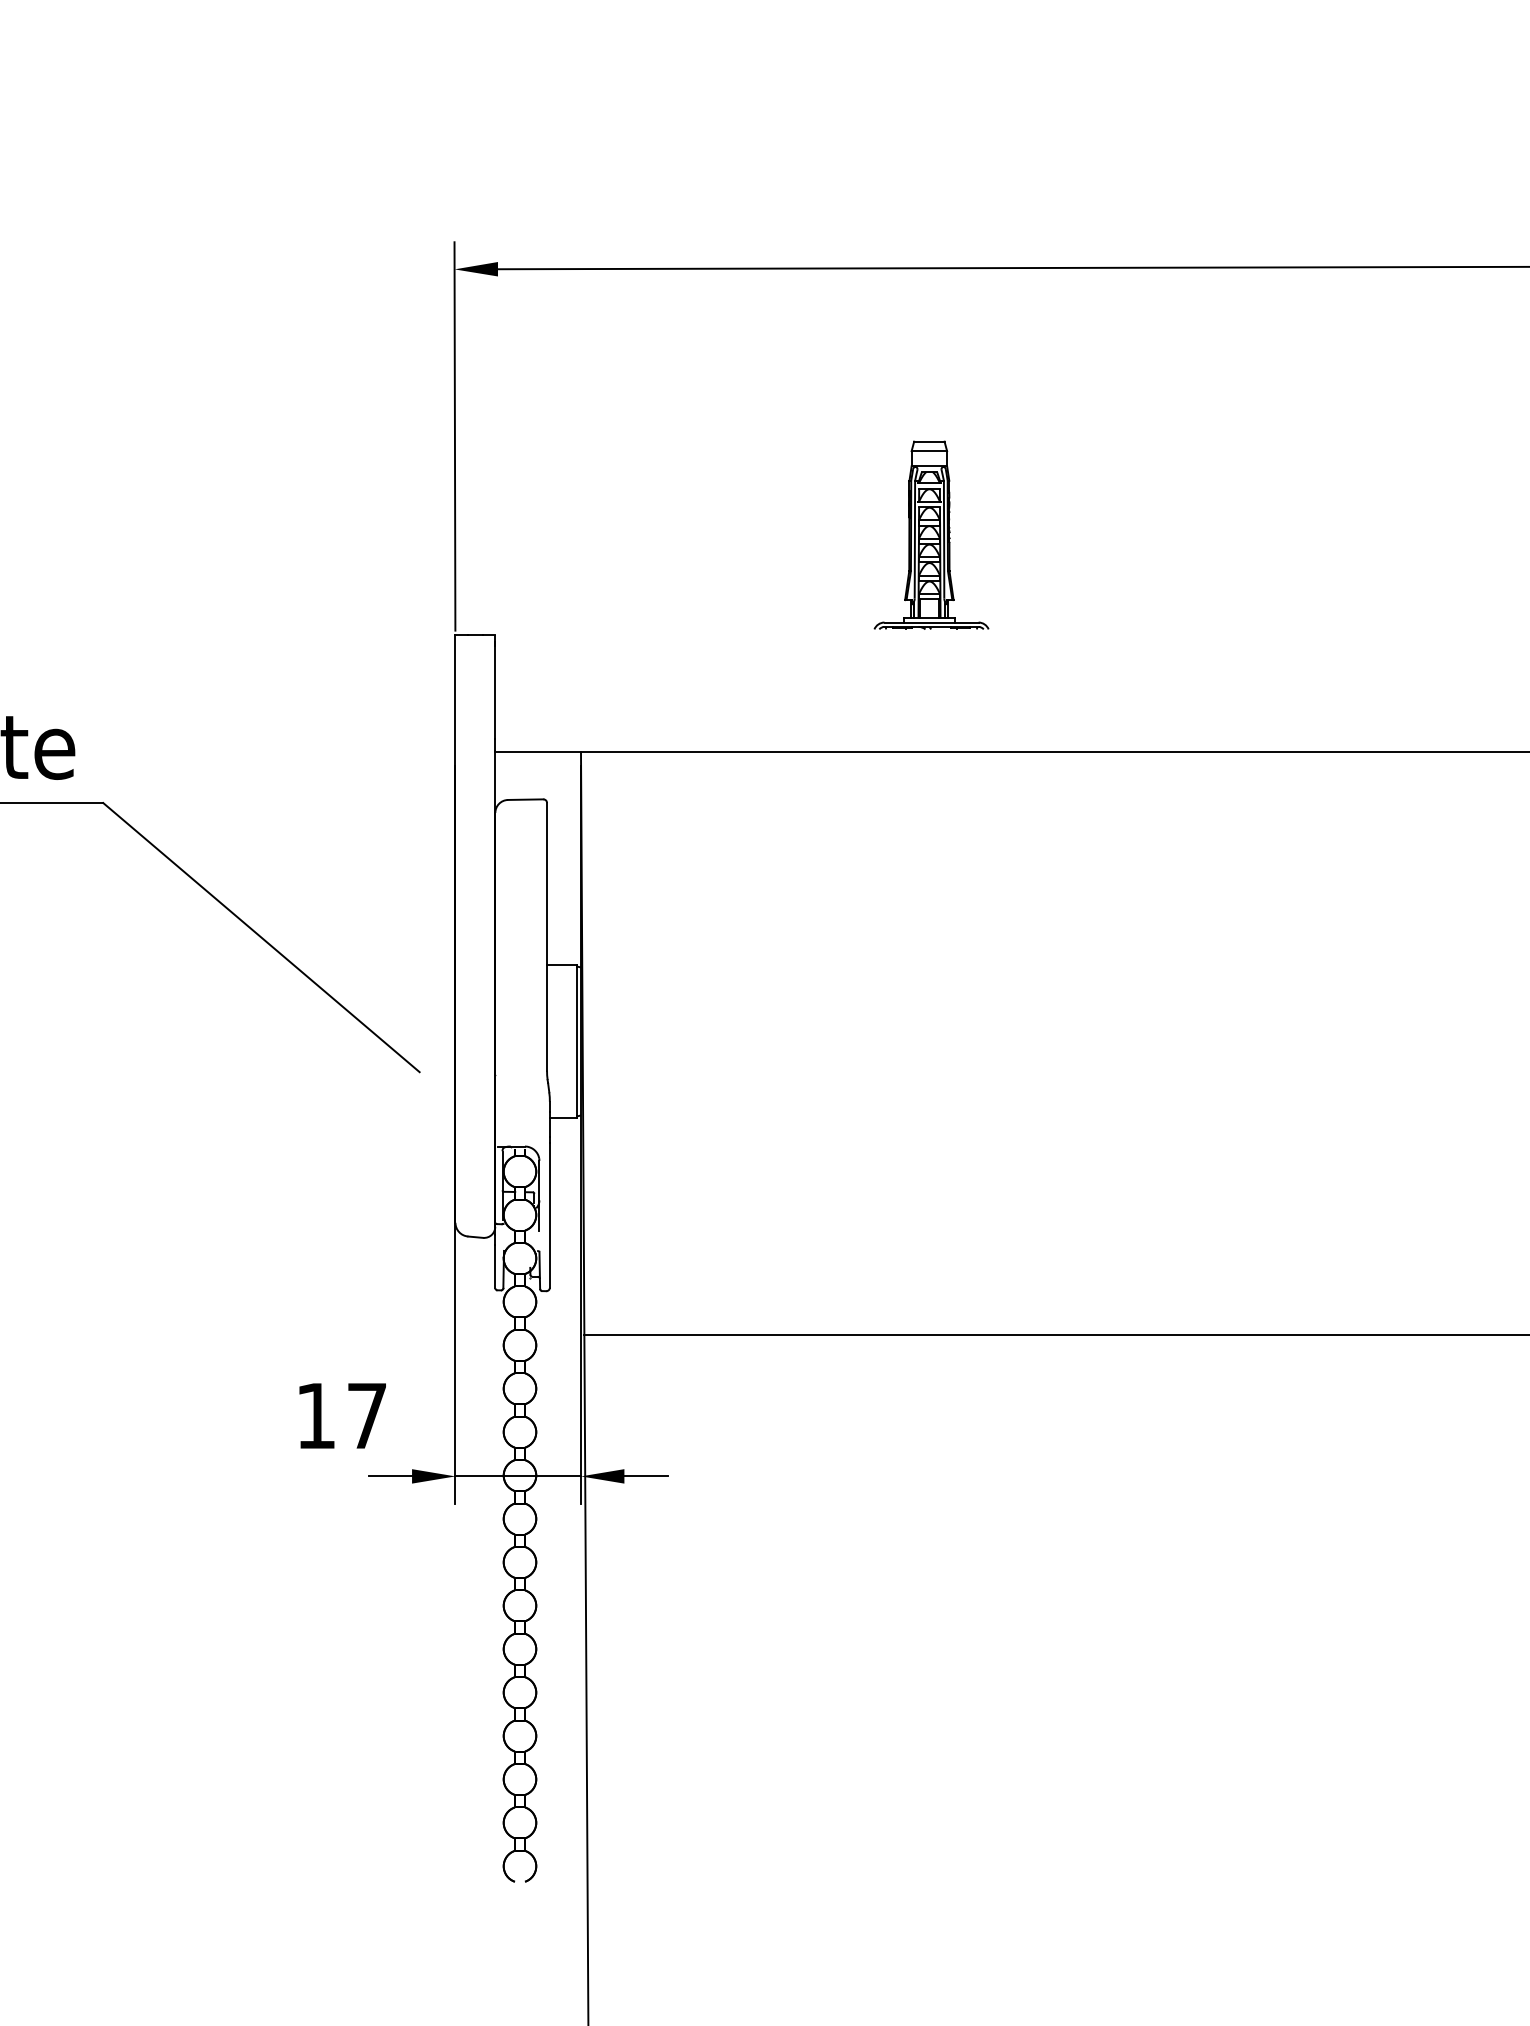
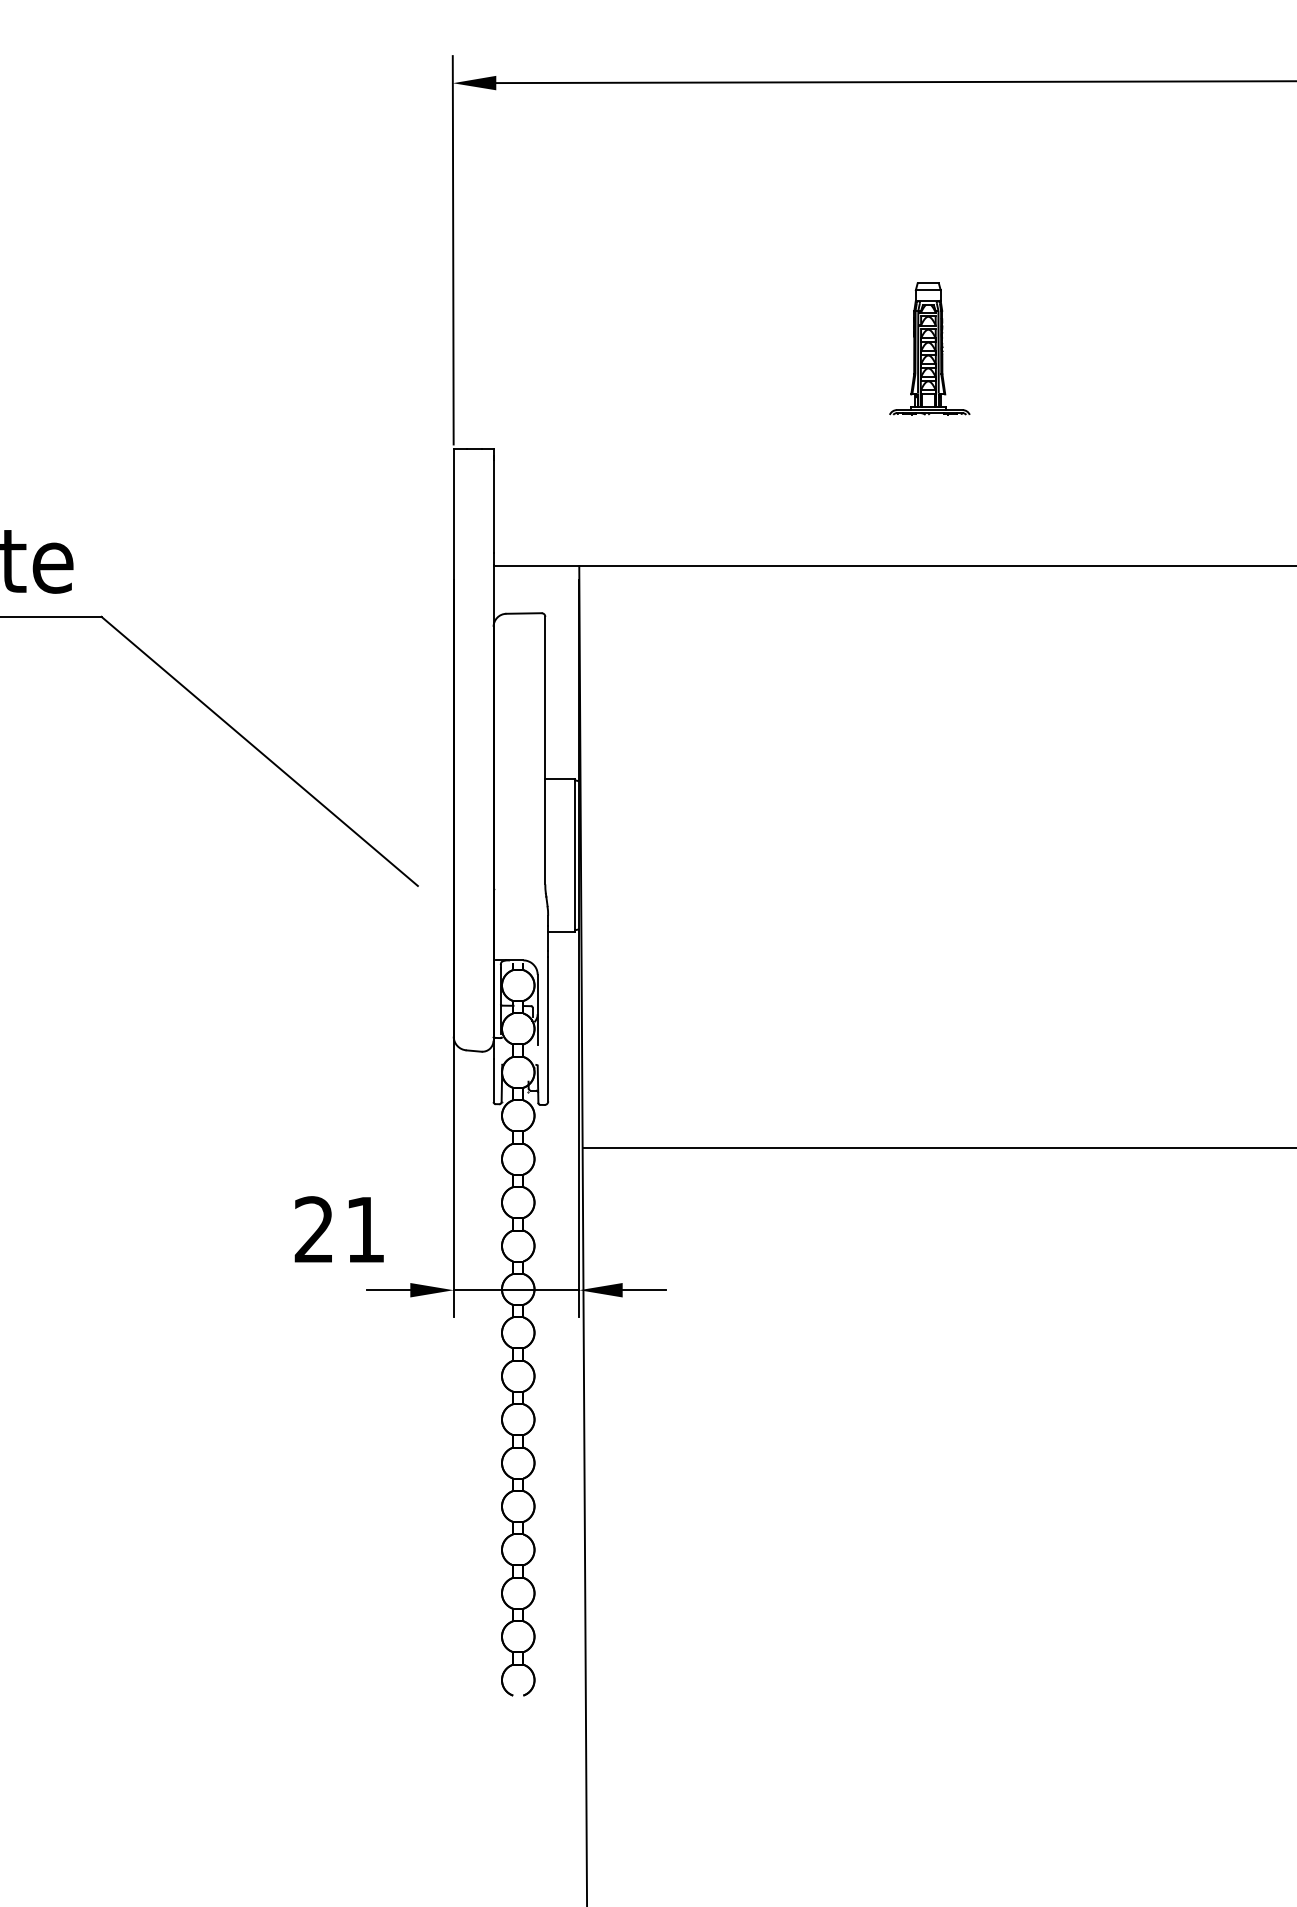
part: (931, 534) -> (929, 348), size x0.7
text: (340, 1415) -> (338, 1229), 17 -> 21

